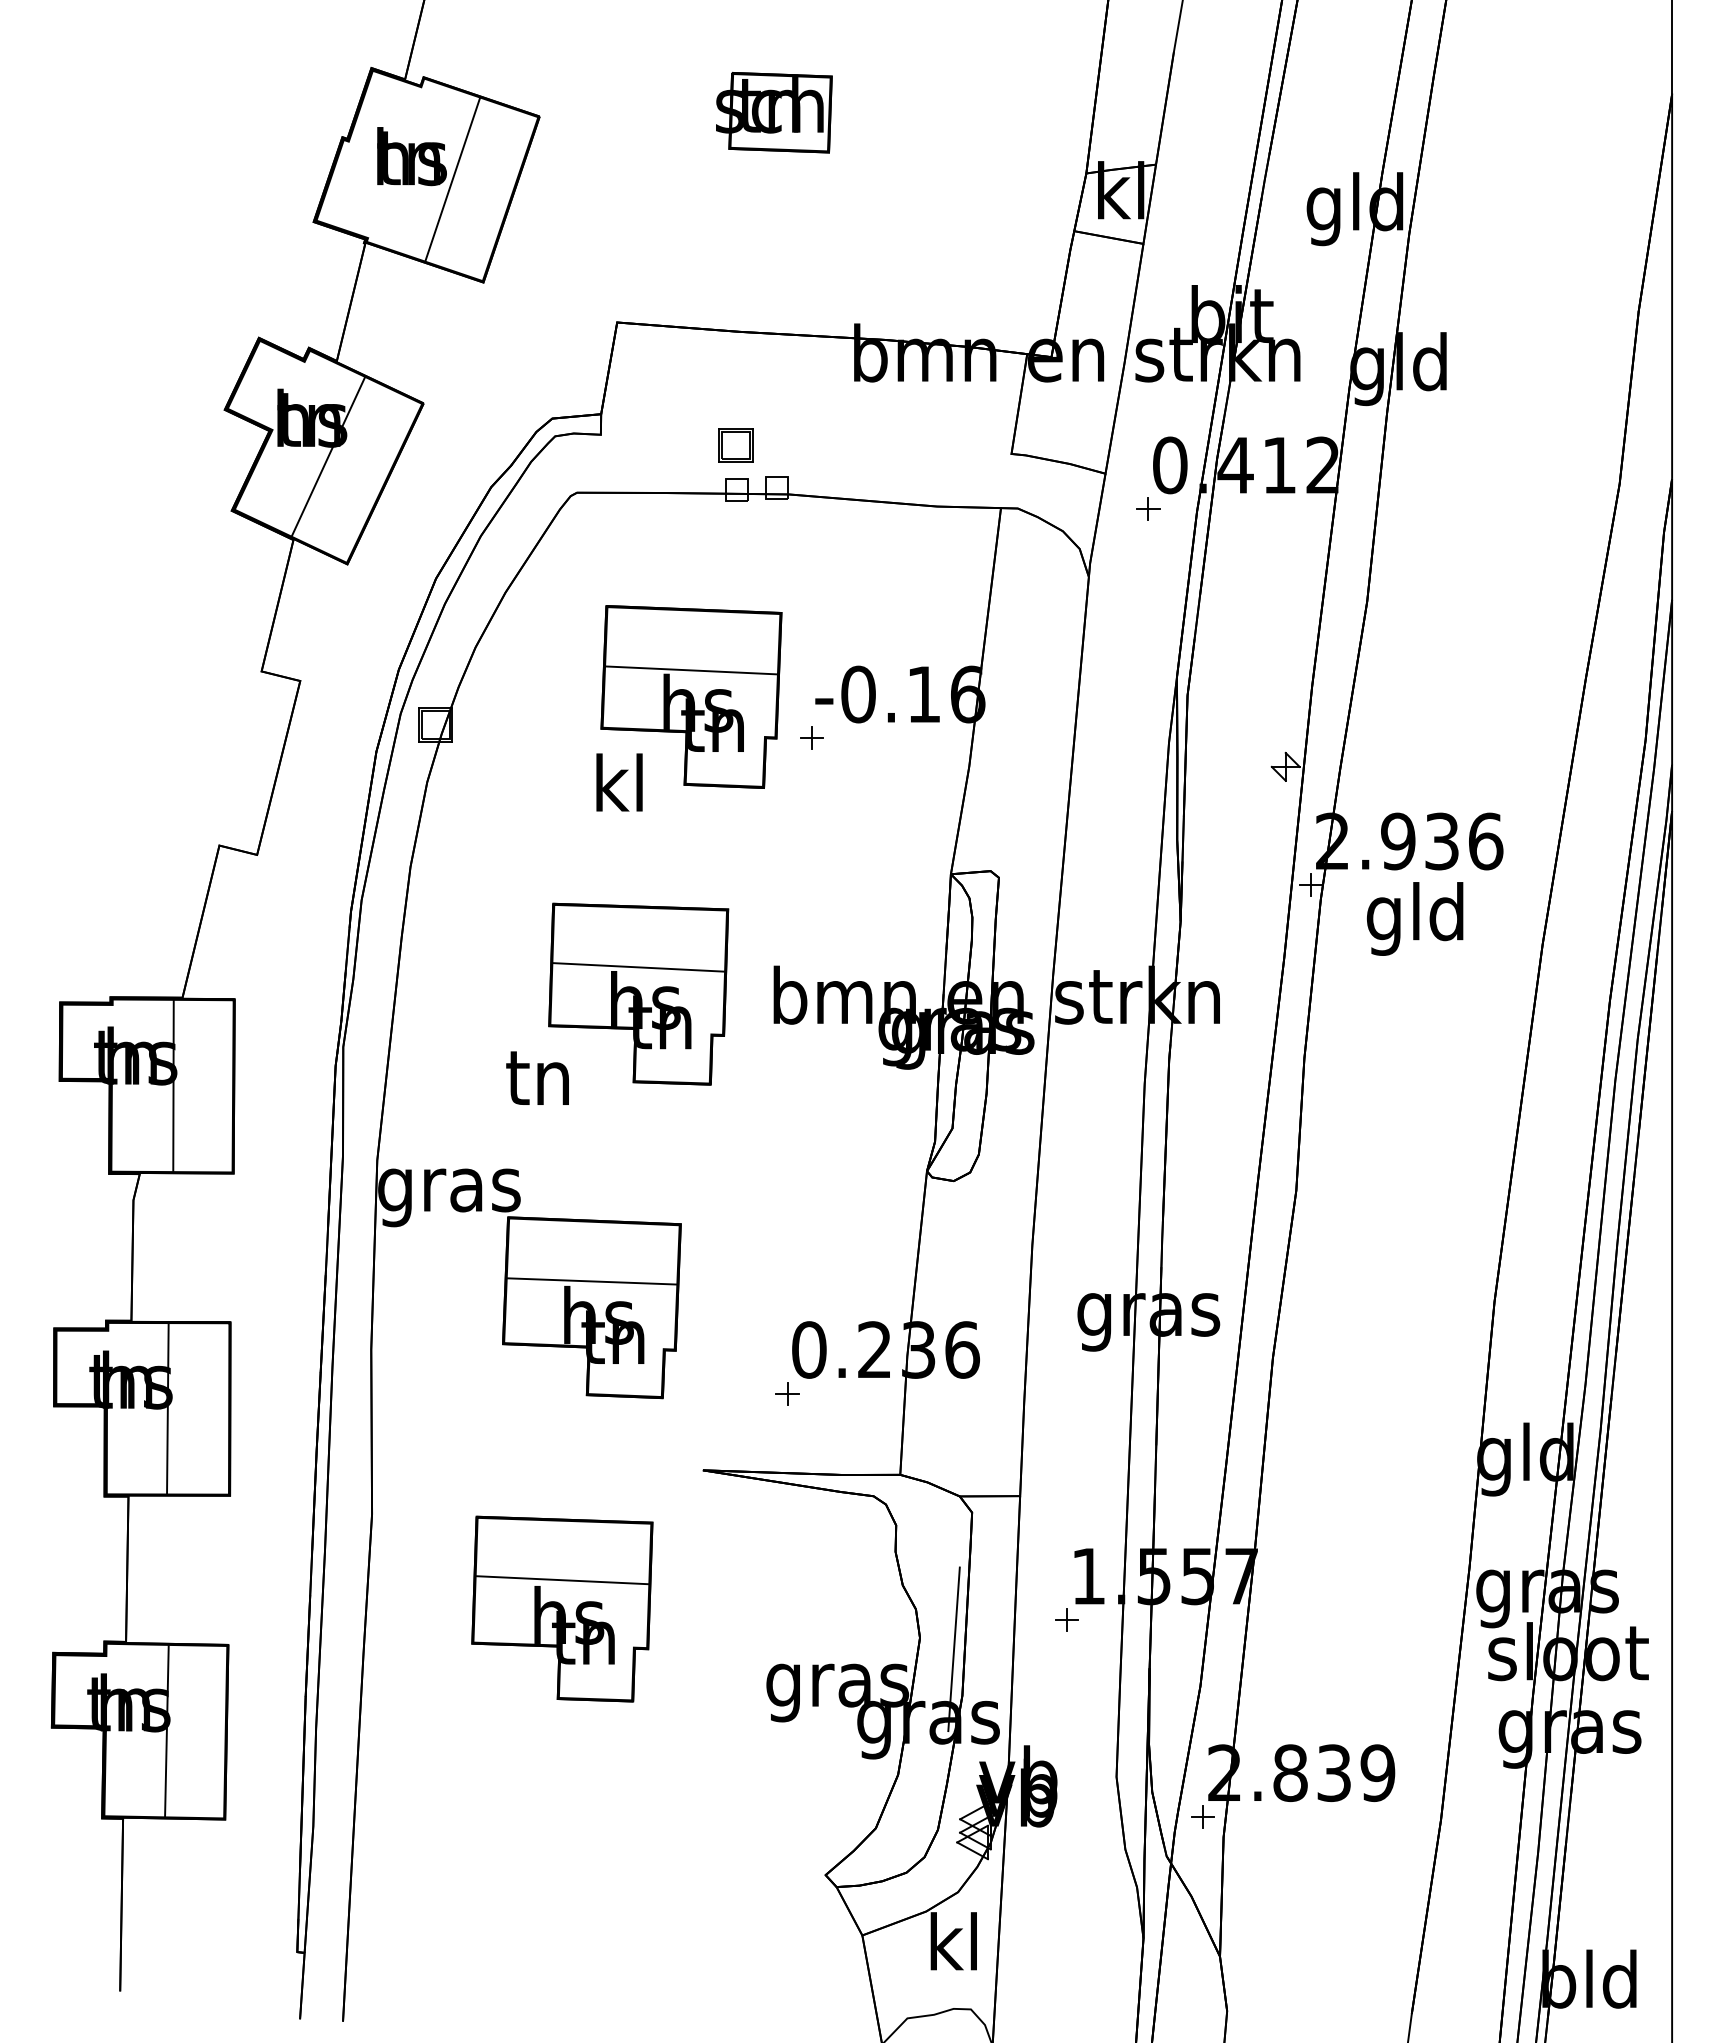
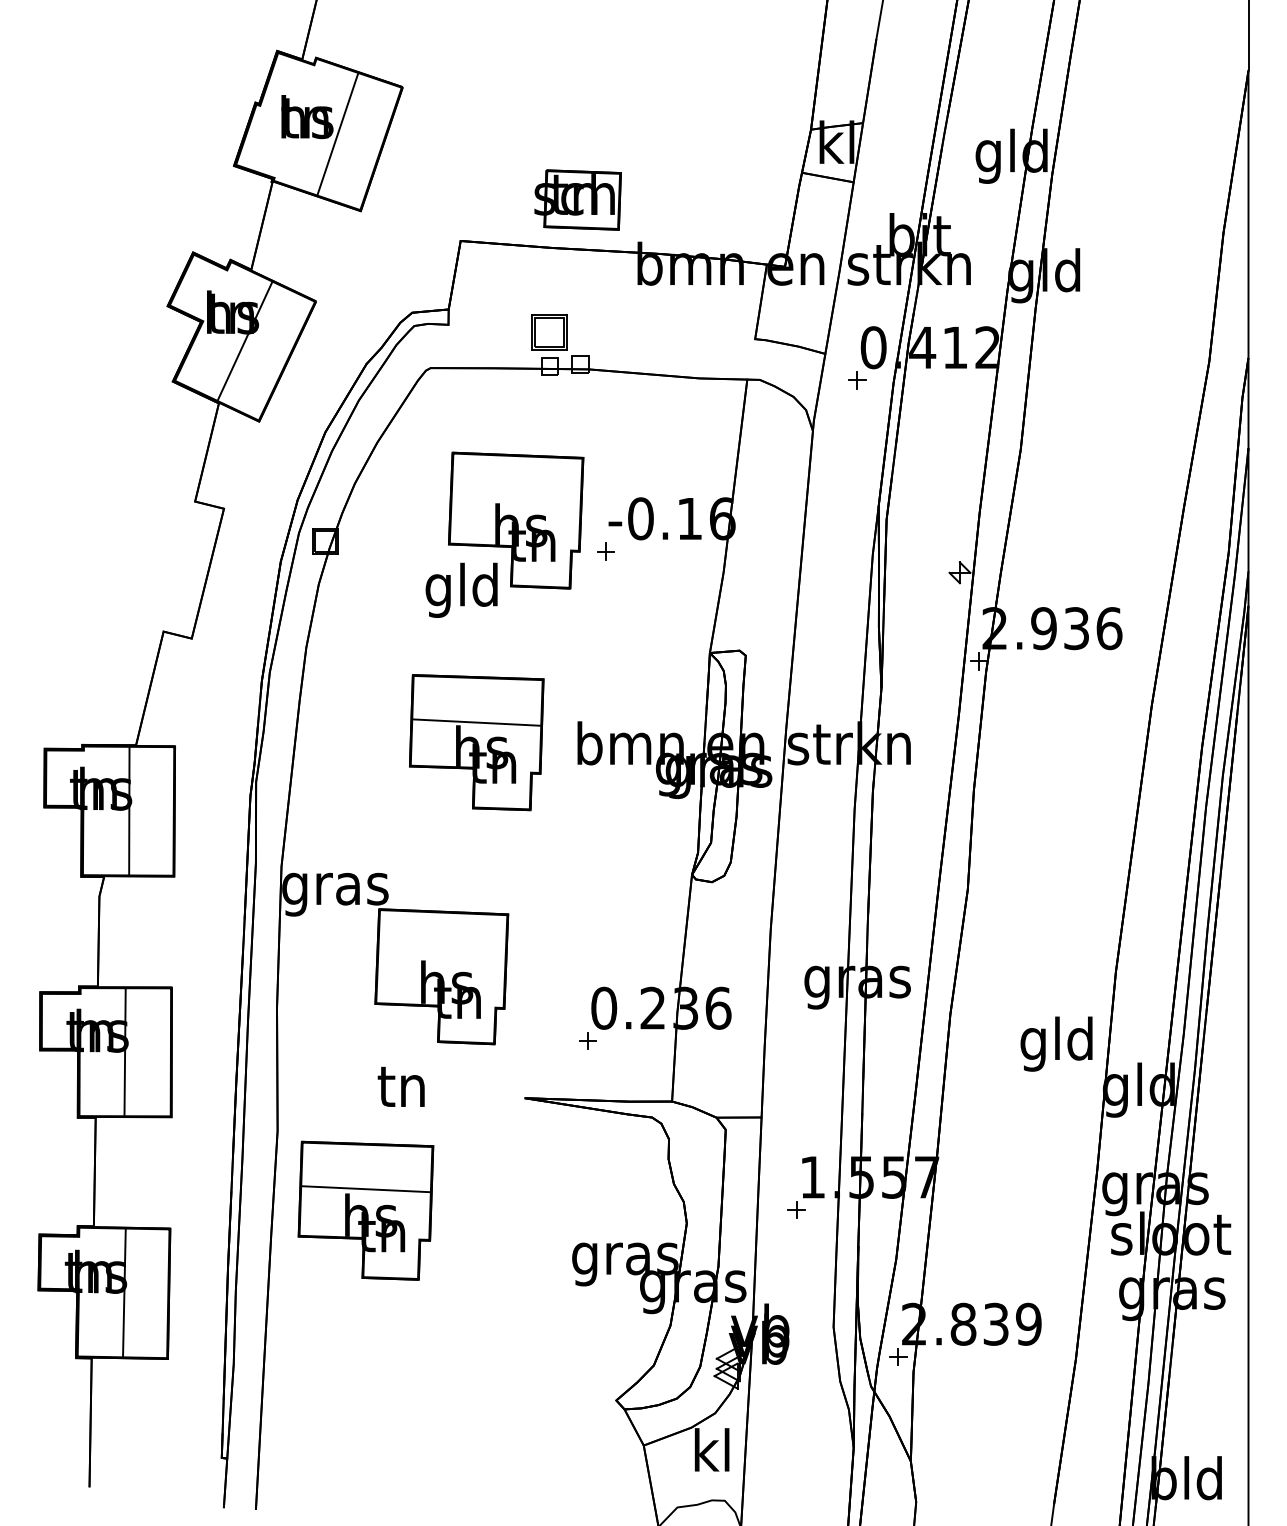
part: (774, 112) -> (578, 199), moved
part: (735, 445) -> (549, 332), size x1.4
line: (691, 670) -> (516, 500), removed
text: (618, 790) -> (461, 590), kl -> gld
text: (1415, 918) -> (1056, 1043), moved
text: (537, 1077) -> (401, 1086), moved
line: (591, 1281) -> (441, 957), removed
part: (562, 1608) -> (366, 1210), moved
line: (953, 1649) -> (711, 1231), removed

